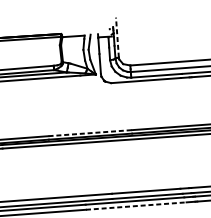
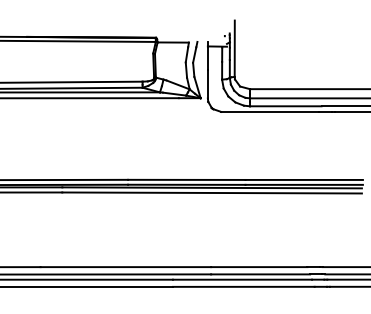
line: (117, 37) -> (234, 48), dashed -> solid
line: (90, 132) -> (186, 179), dashed -> solid
line: (136, 205) -> (243, 286), dashed -> solid

